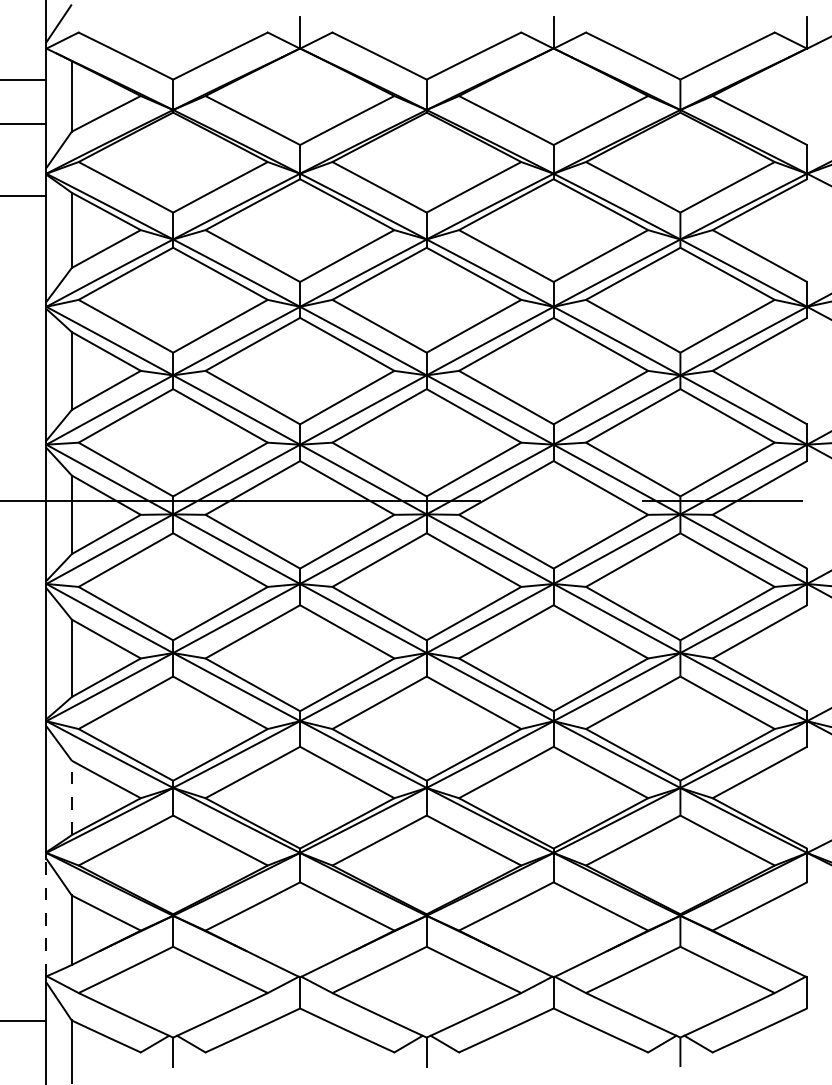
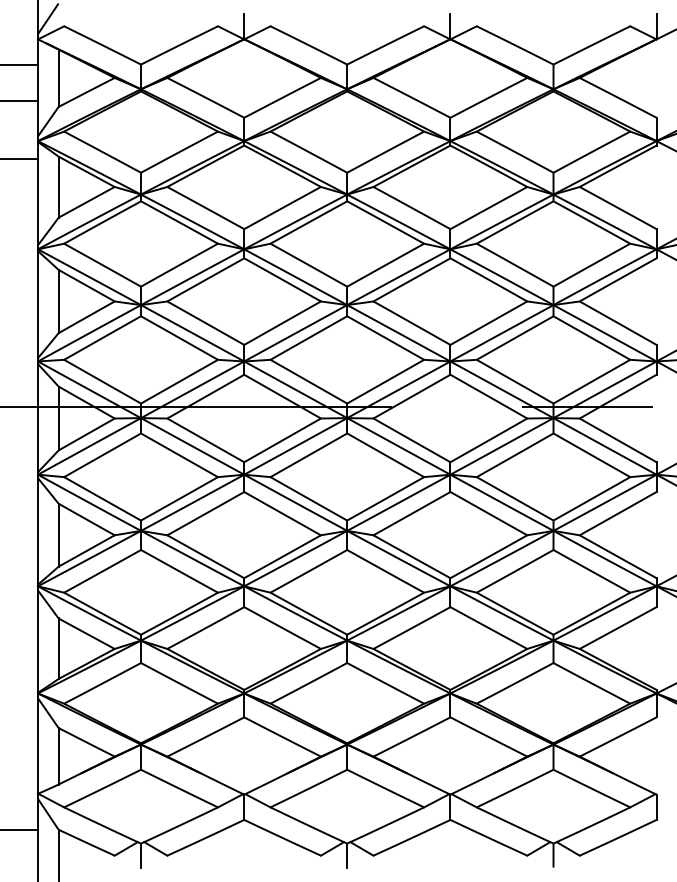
line: (71, 797) -> (58, 648), dashed -> solid
line: (46, 917) -> (38, 745), dashed -> solid

